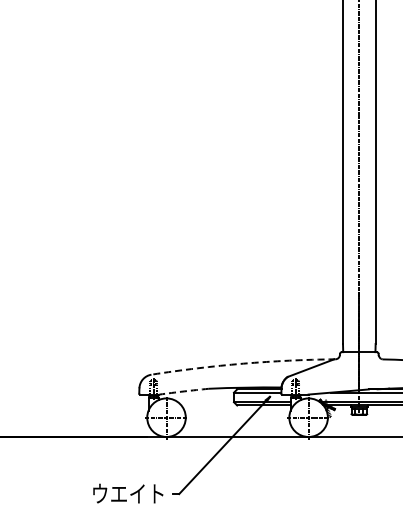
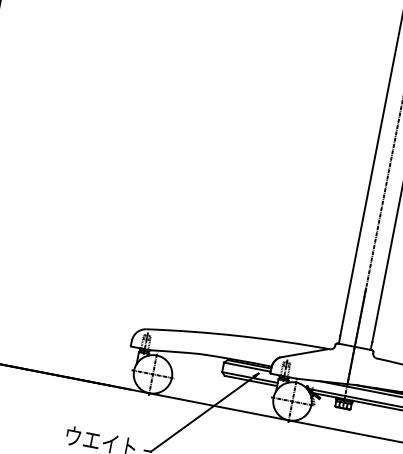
arc: (243, 363) -> (238, 335), dashed -> solid
arc: (184, 391) -> (175, 352), dashed -> solid

